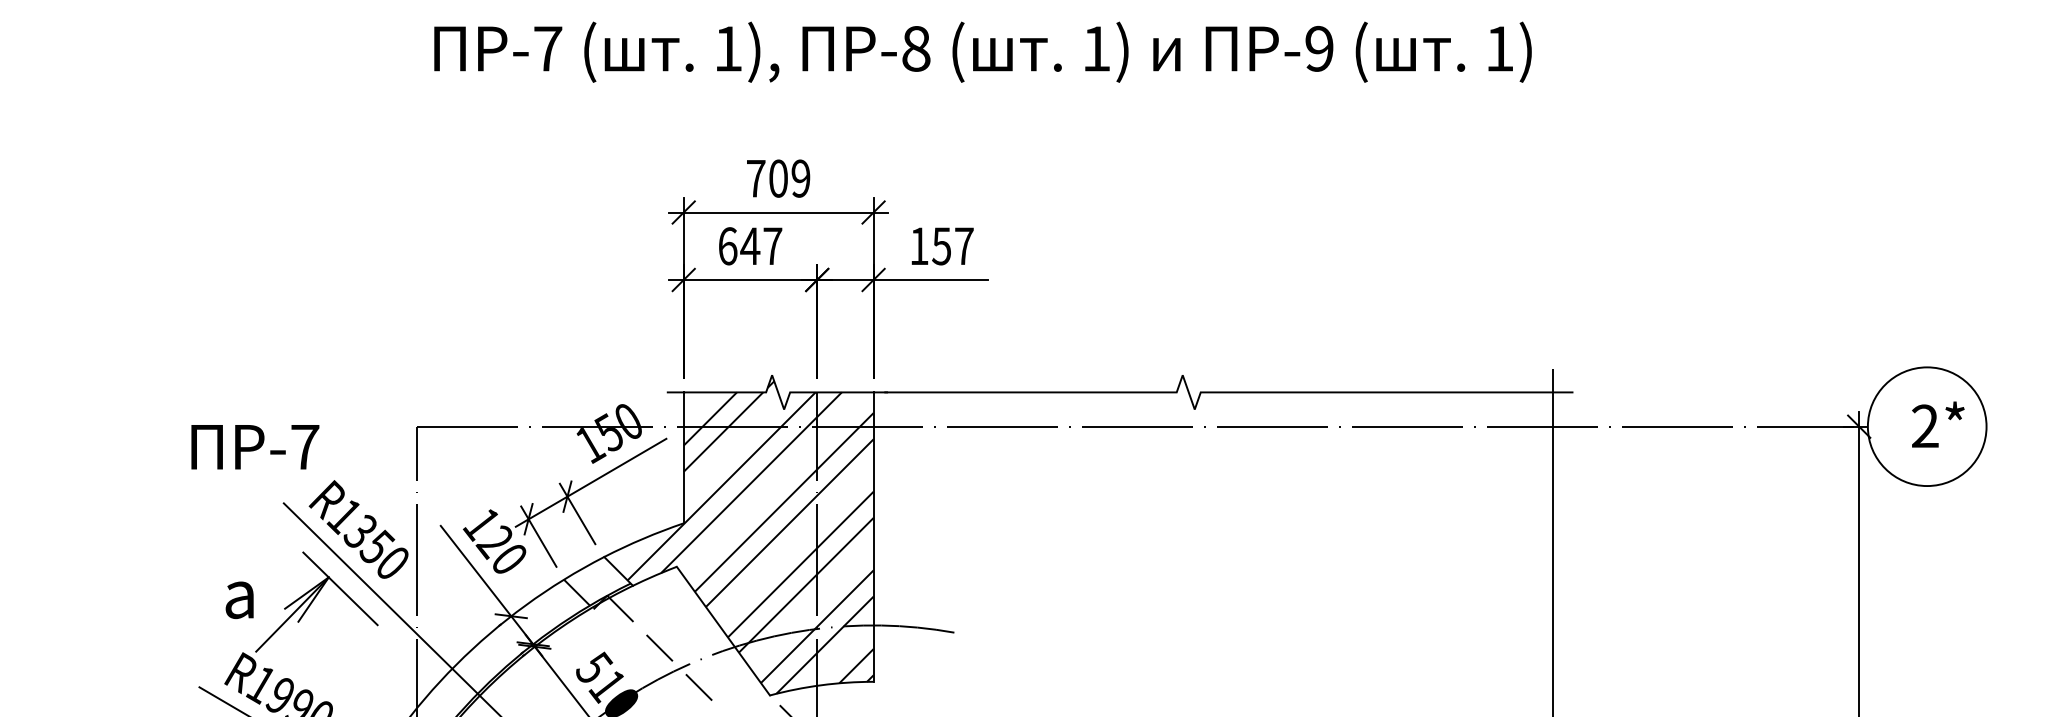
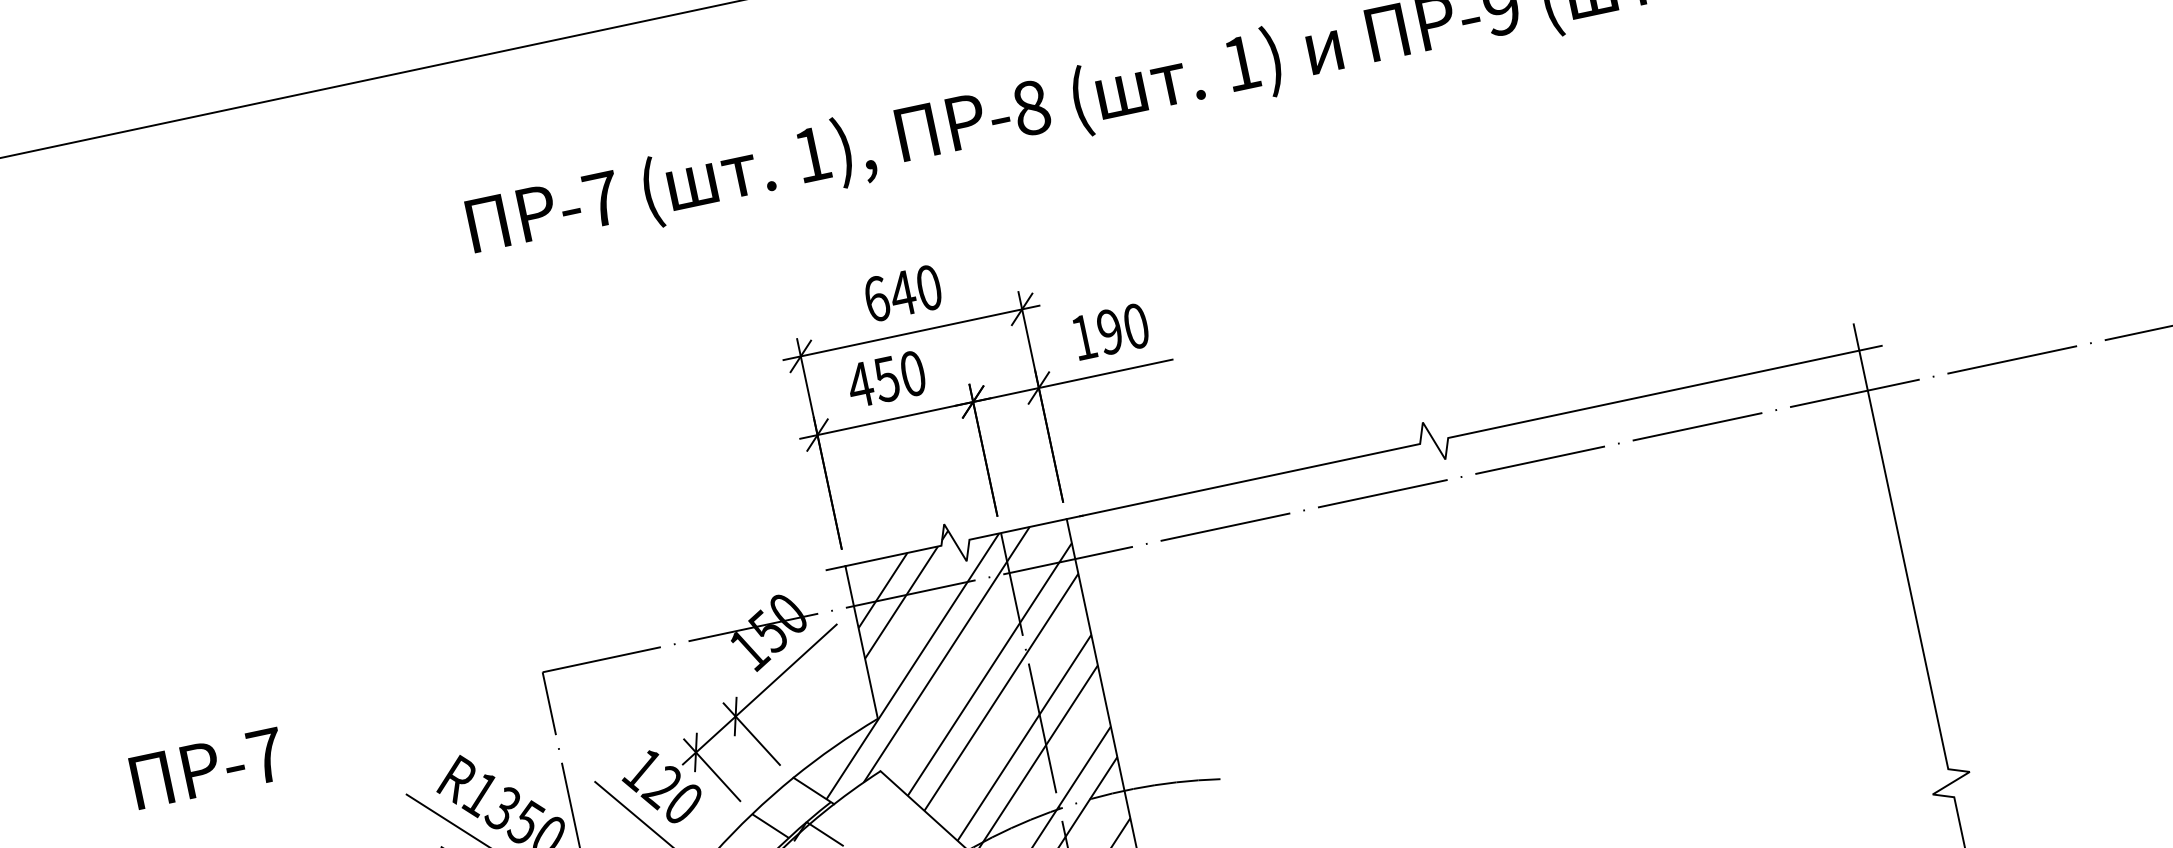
text: (778, 178) -> (902, 293), 709 -> 640
text: (749, 246) -> (885, 379), 647 -> 450
text: (952, 246) -> (1122, 329), 157 -> 190
text: (255, 447) -> (208, 768), moved

